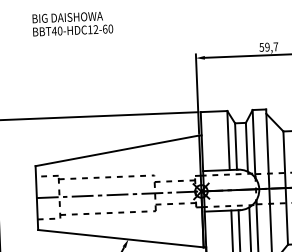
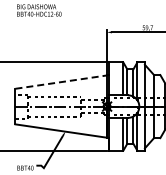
line: (117, 151) -> (61, 82), solid -> dashed

